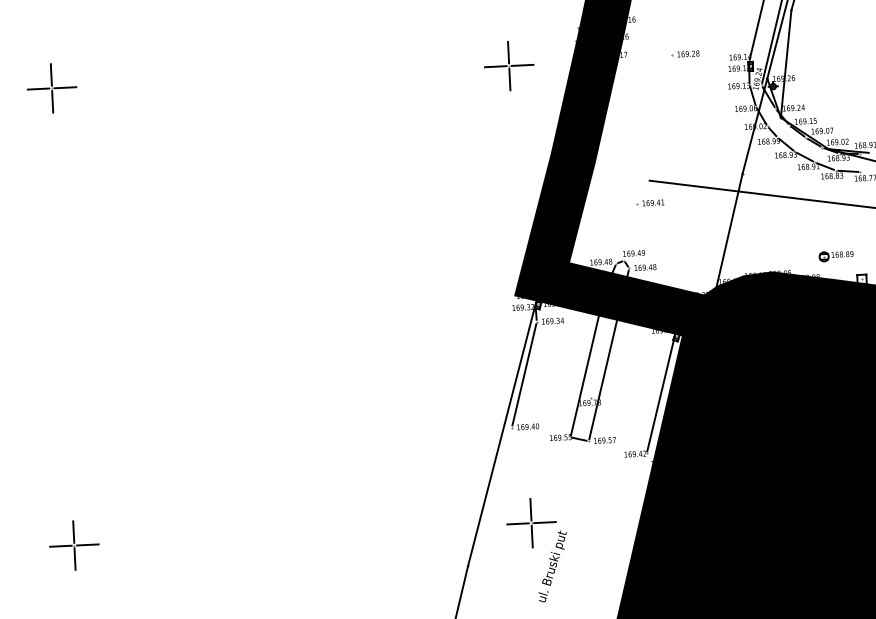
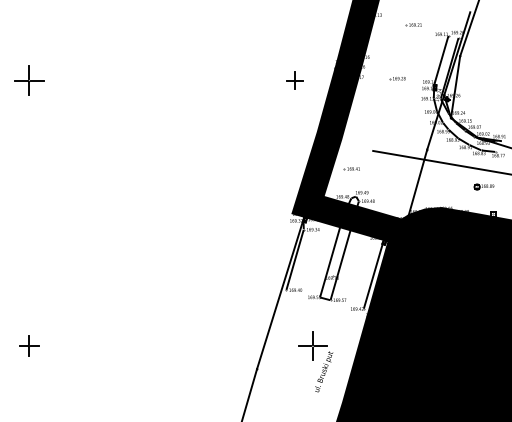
part: (508, 66) -> (294, 80), size x0.6
part: (649, 202) -> (351, 168), moved
part: (834, 255) -> (483, 186), moved
part: (74, 544) -> (29, 345), size x0.7
part: (537, 549) -> (315, 361), moved

